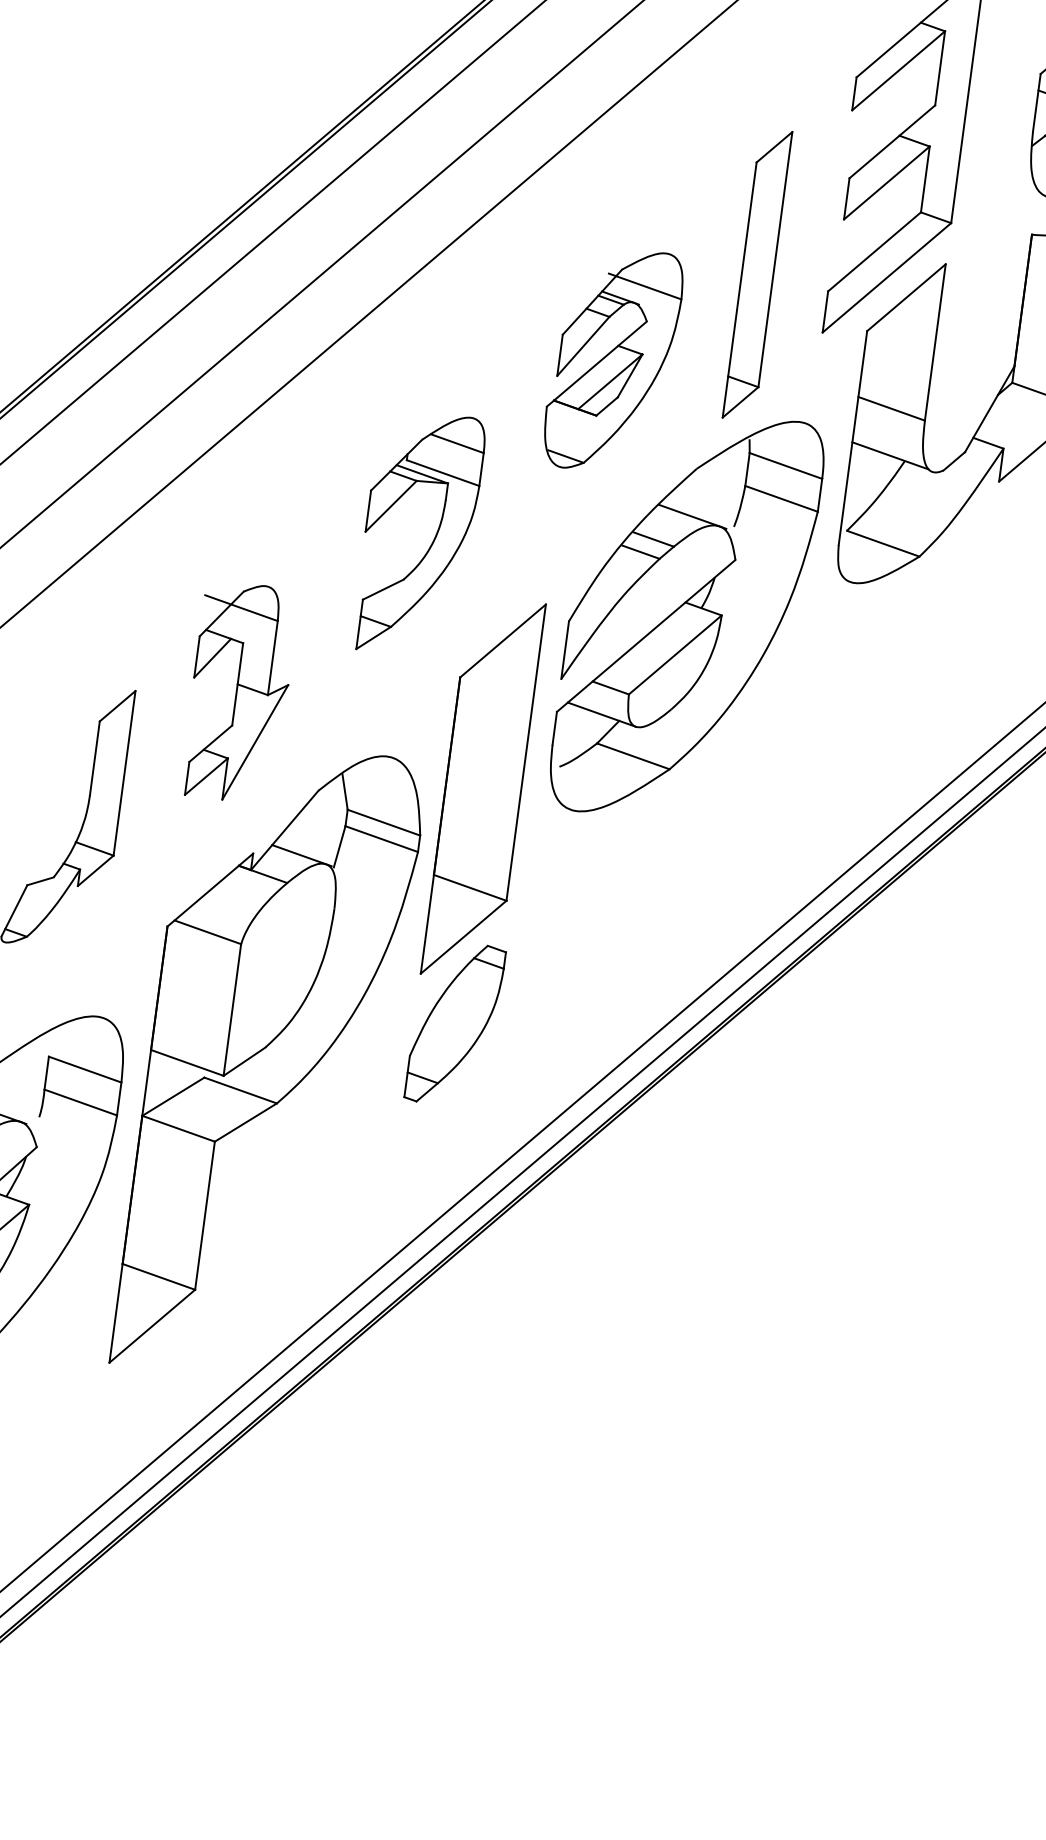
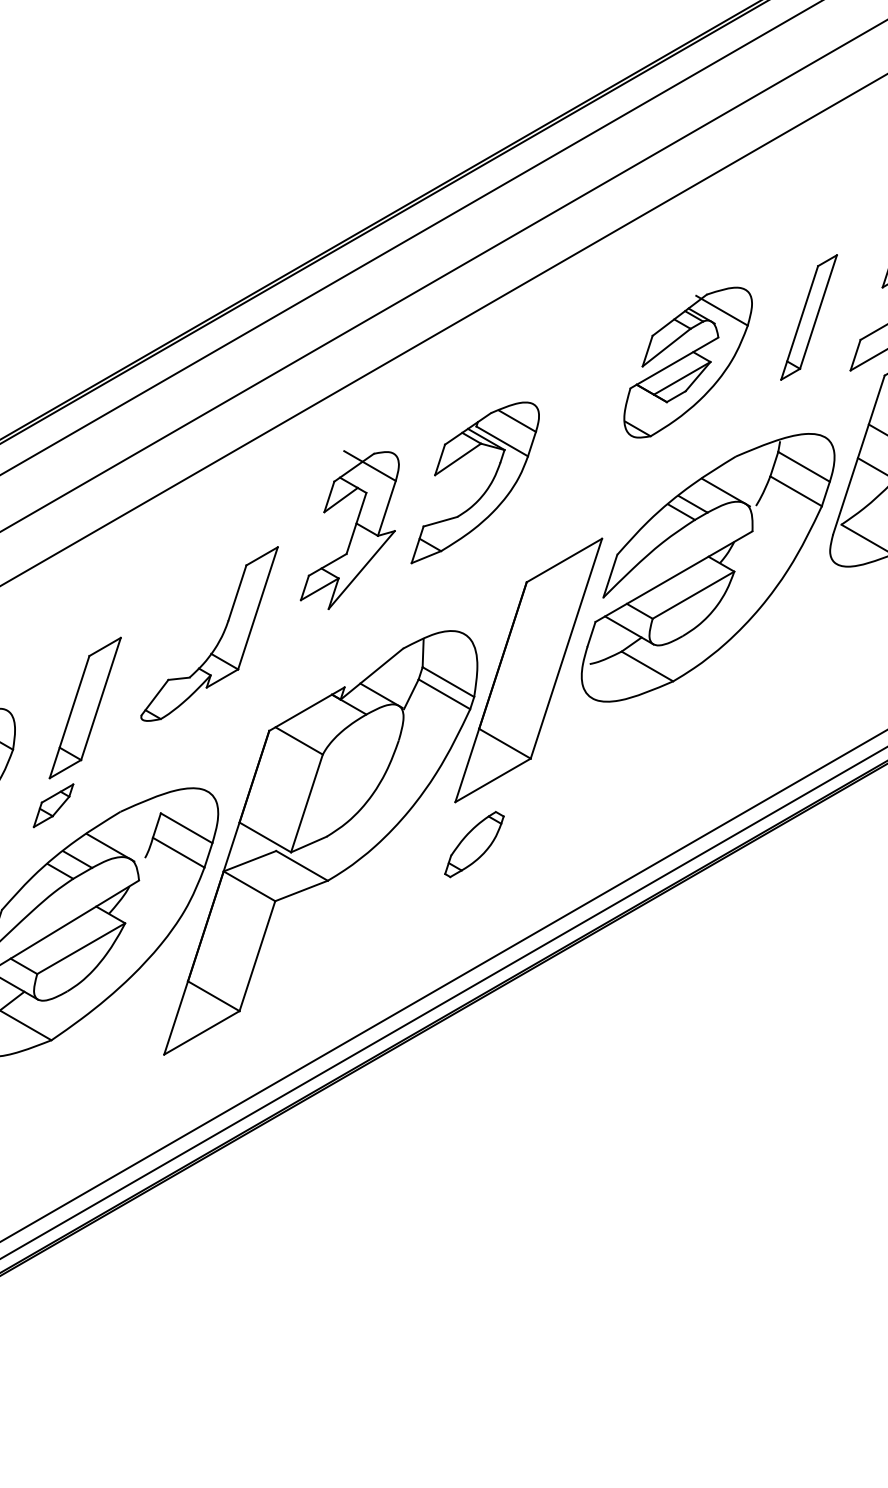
part: (756, 274) -> (808, 317), size x0.6
part: (434, 536) -> (486, 488), moved
part: (230, 693) -> (349, 529), moved
part: (454, 1023) -> (474, 844), size x0.6

